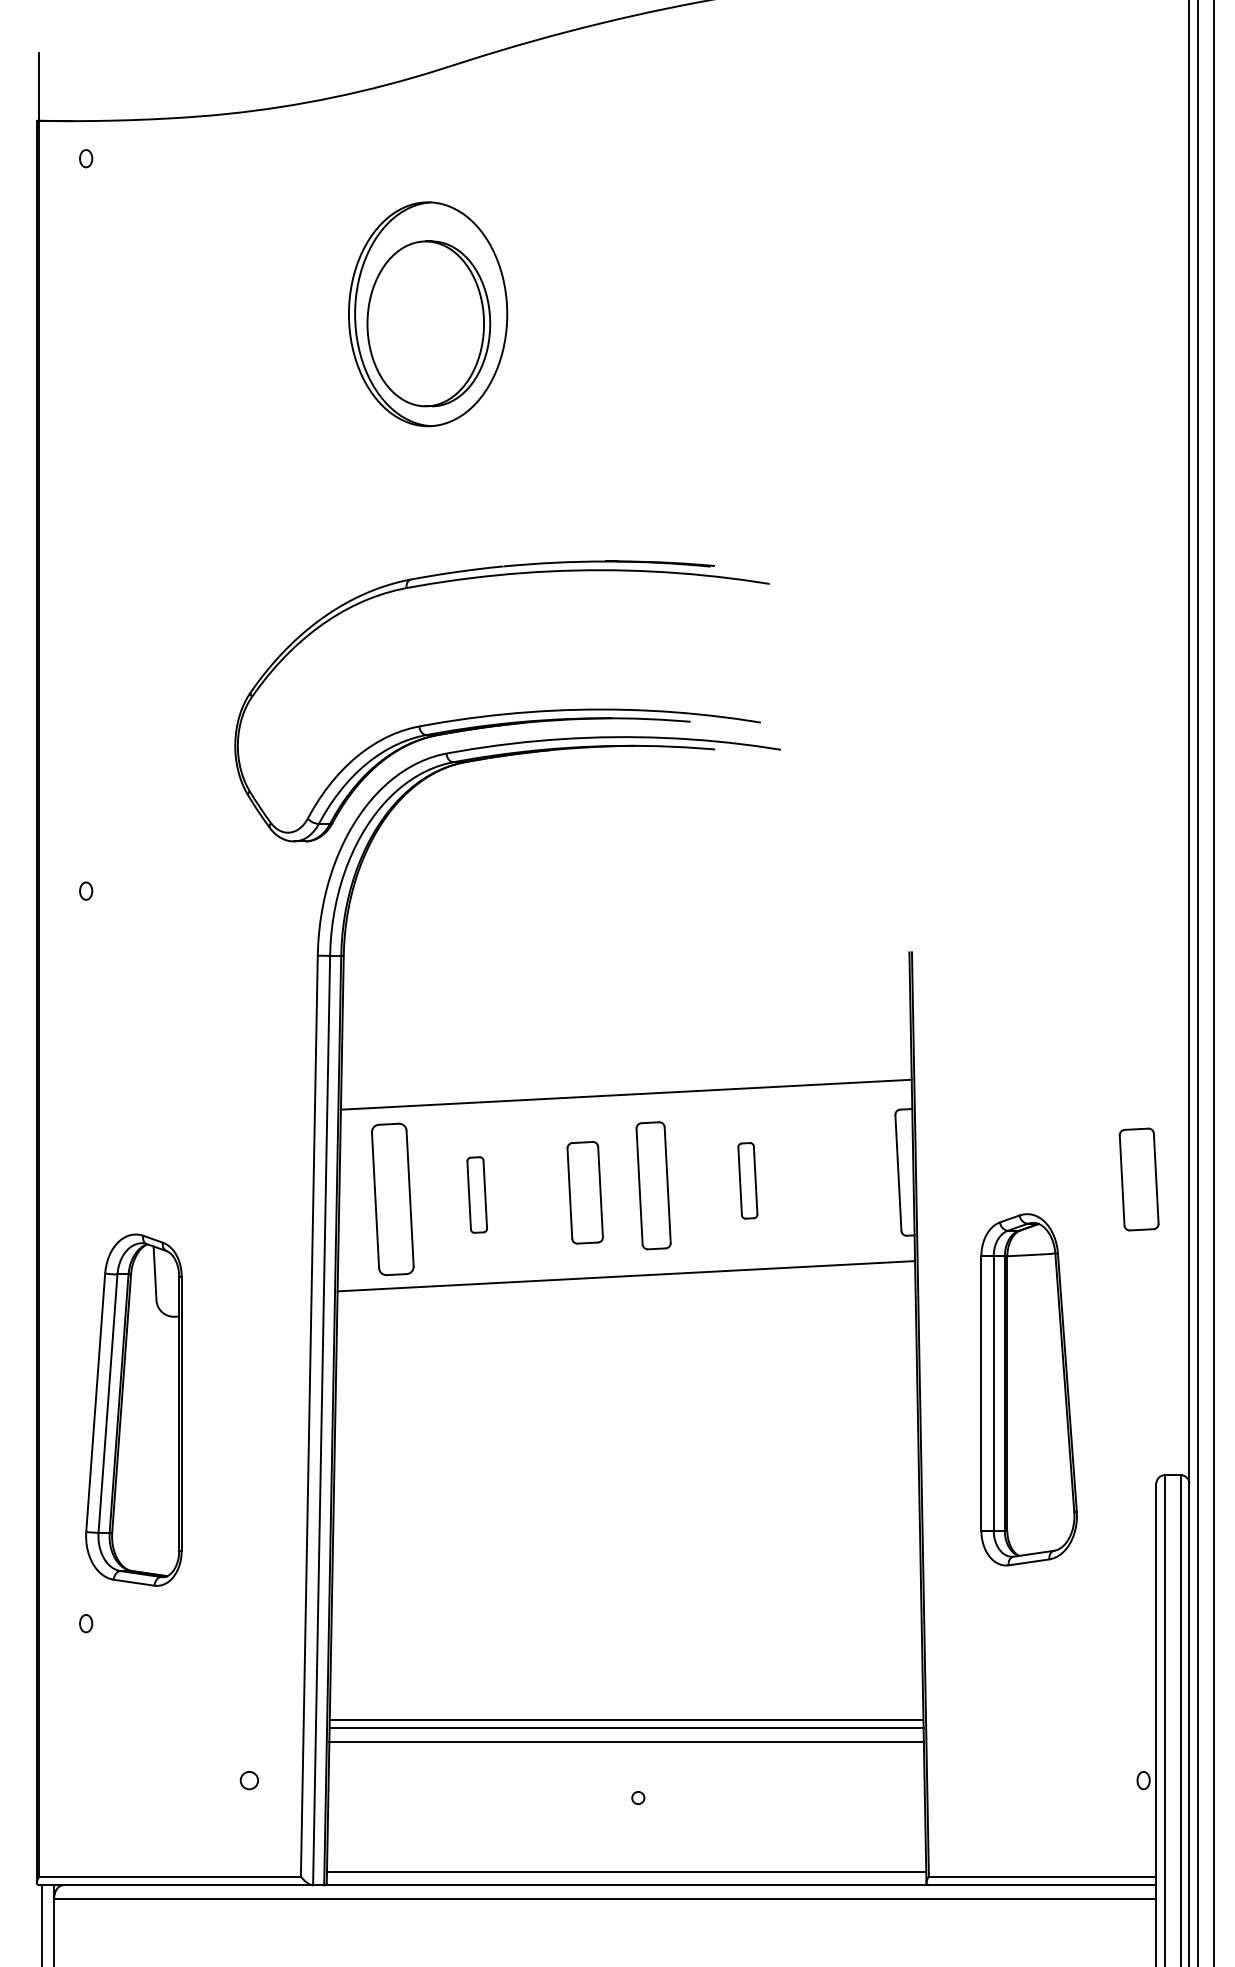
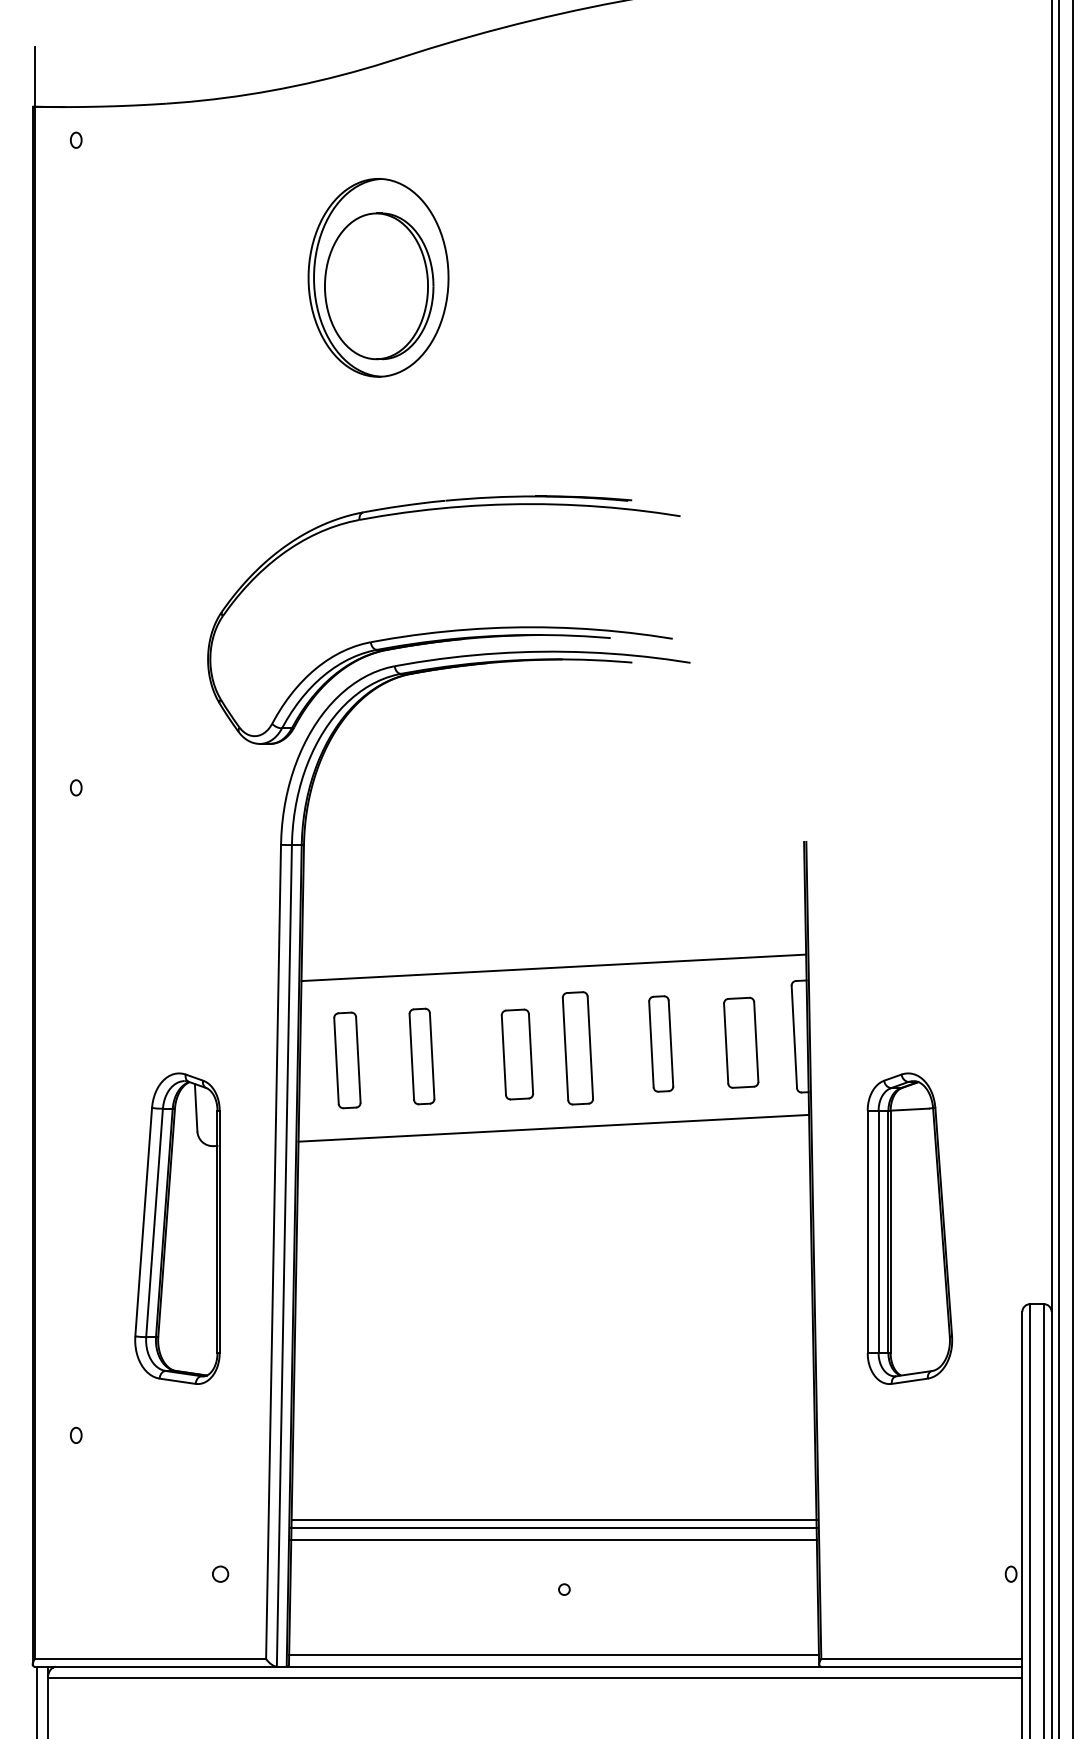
part: (1139, 1179) -> (741, 1042), moved
part: (748, 1180) -> (661, 1043), size x1.43
part: (476, 1195) -> (421, 1056), size x1.43
part: (392, 1199) -> (347, 1060), size x0.71
part: (133, 1409) -> (177, 1228), moved

